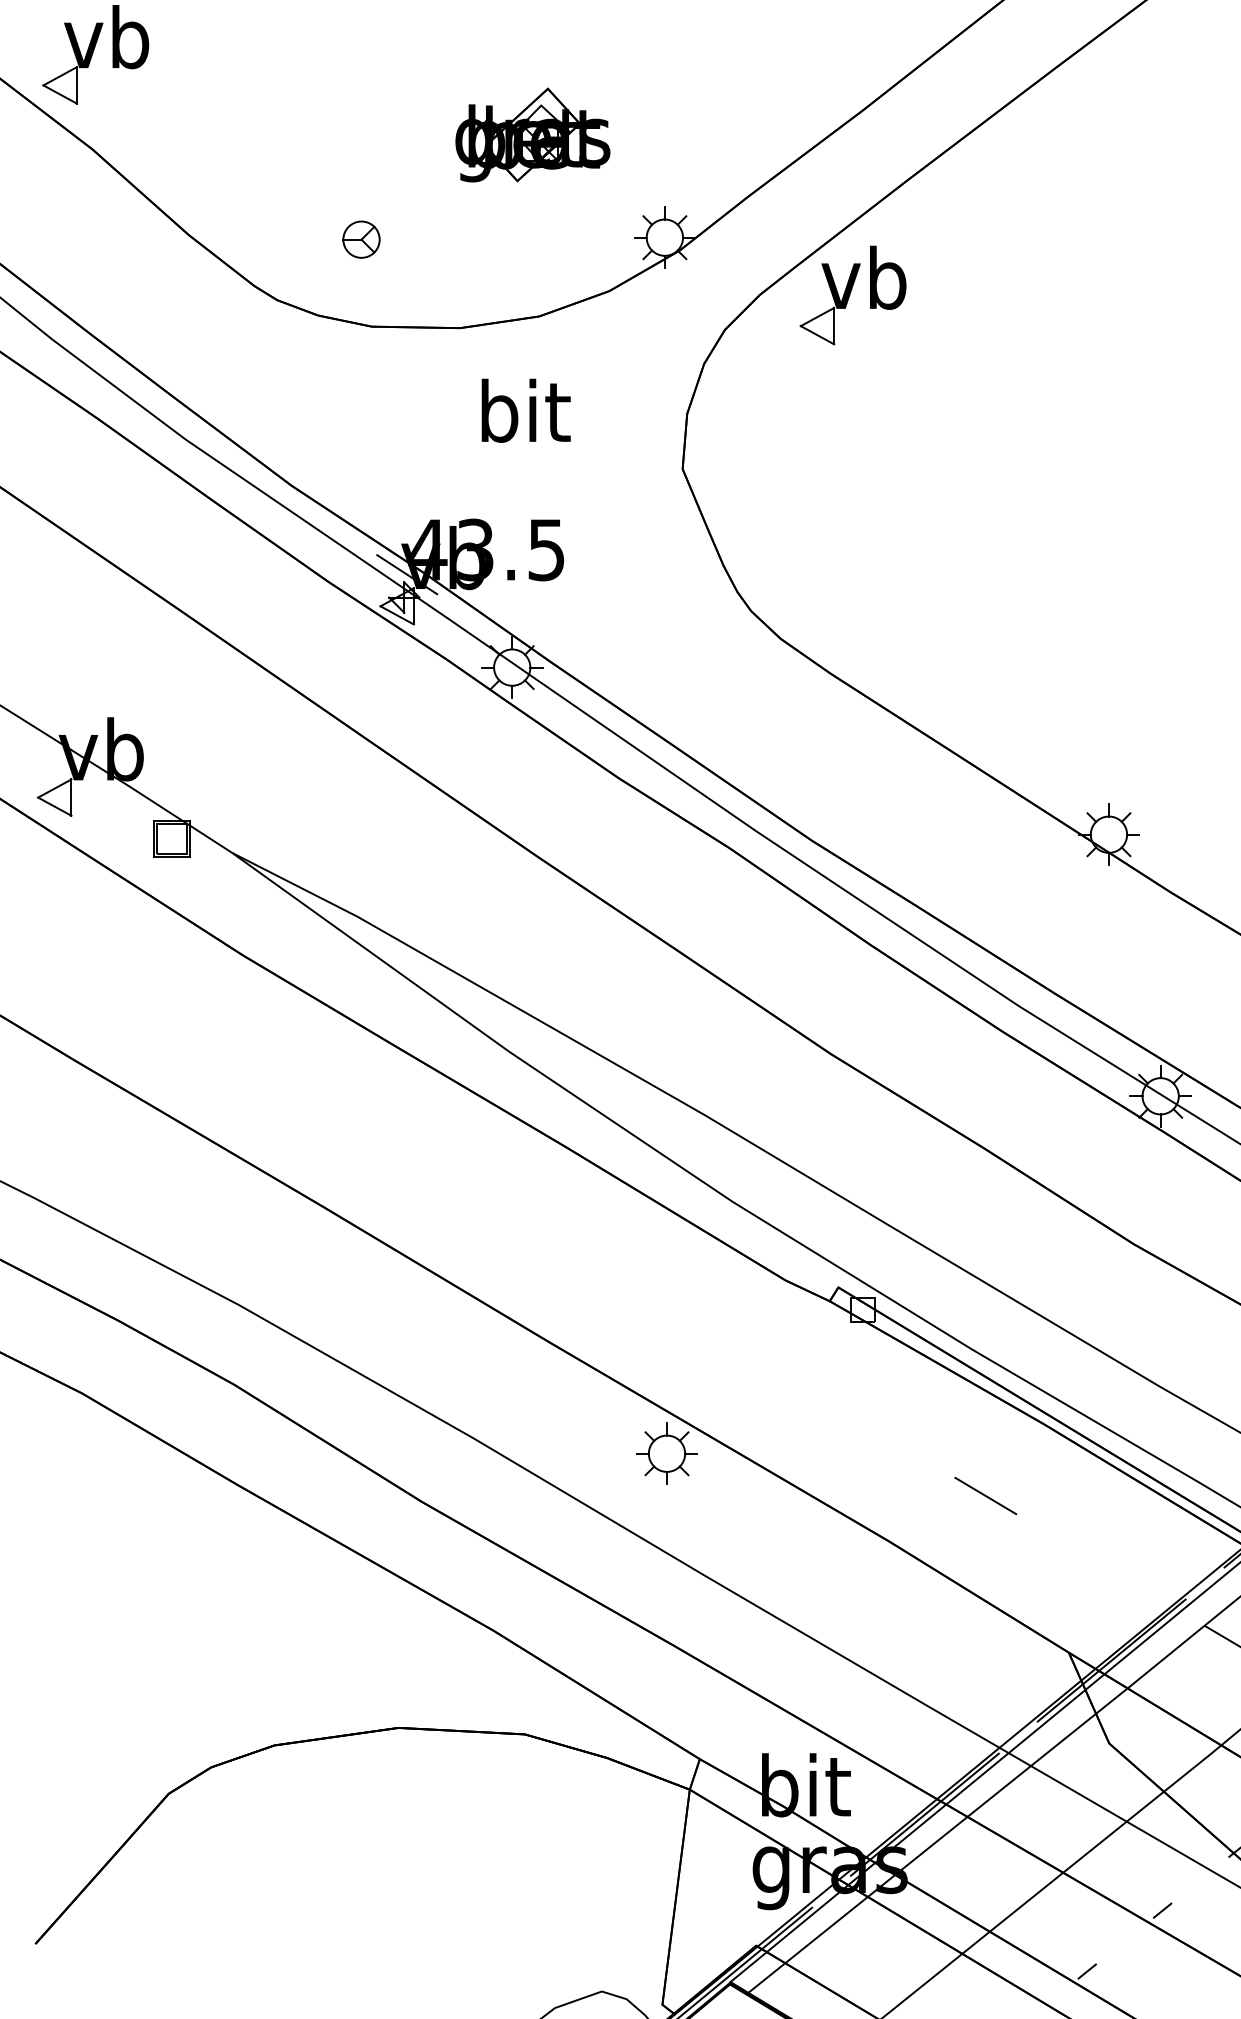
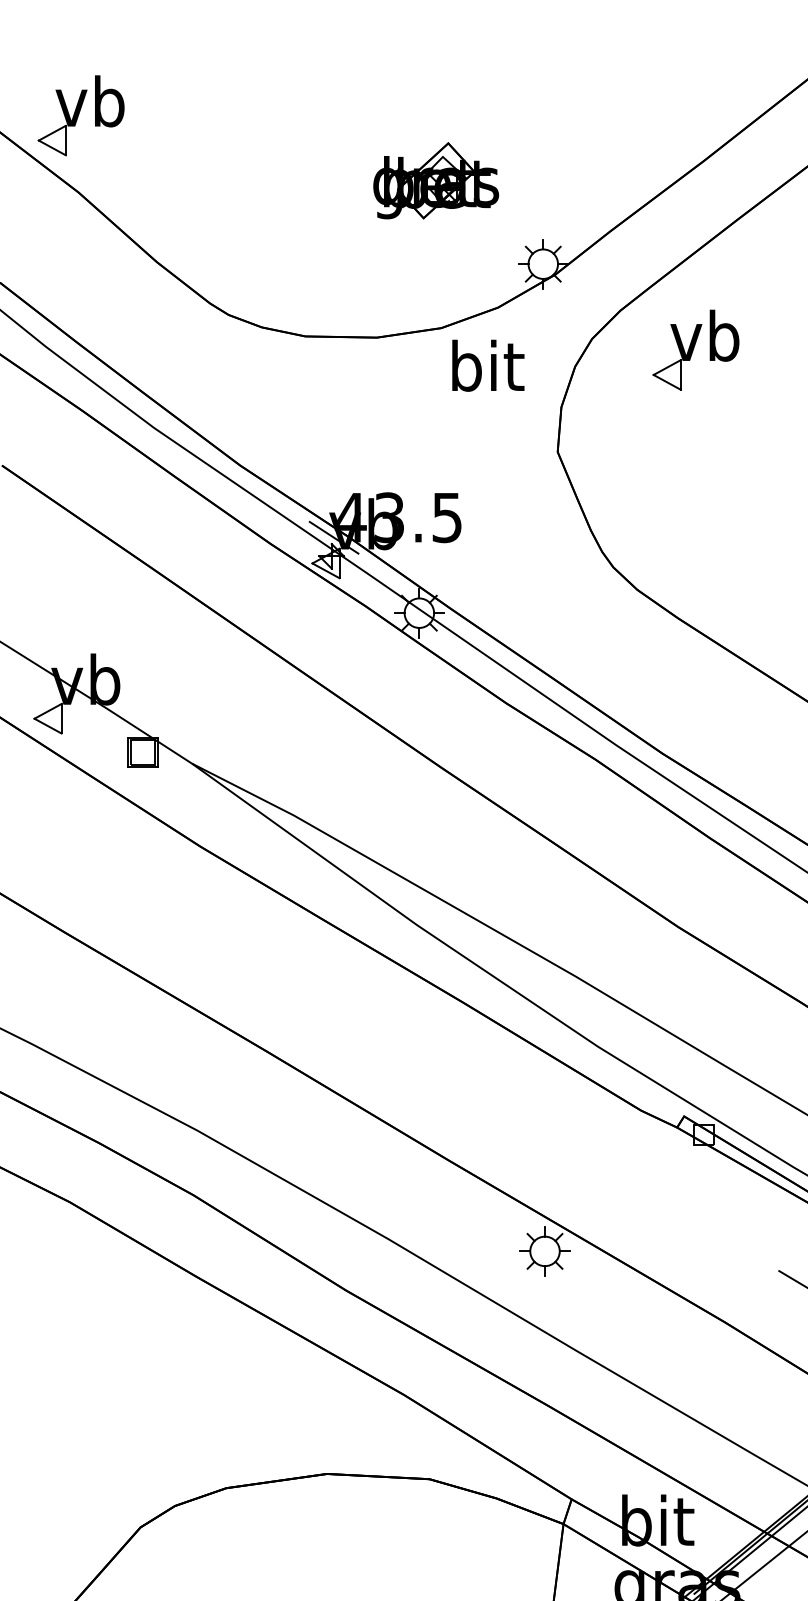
part: (361, 239) -> (297, 265), removed
part: (852, 295) -> (695, 350), moved
text: (525, 410) -> (487, 365), moved

